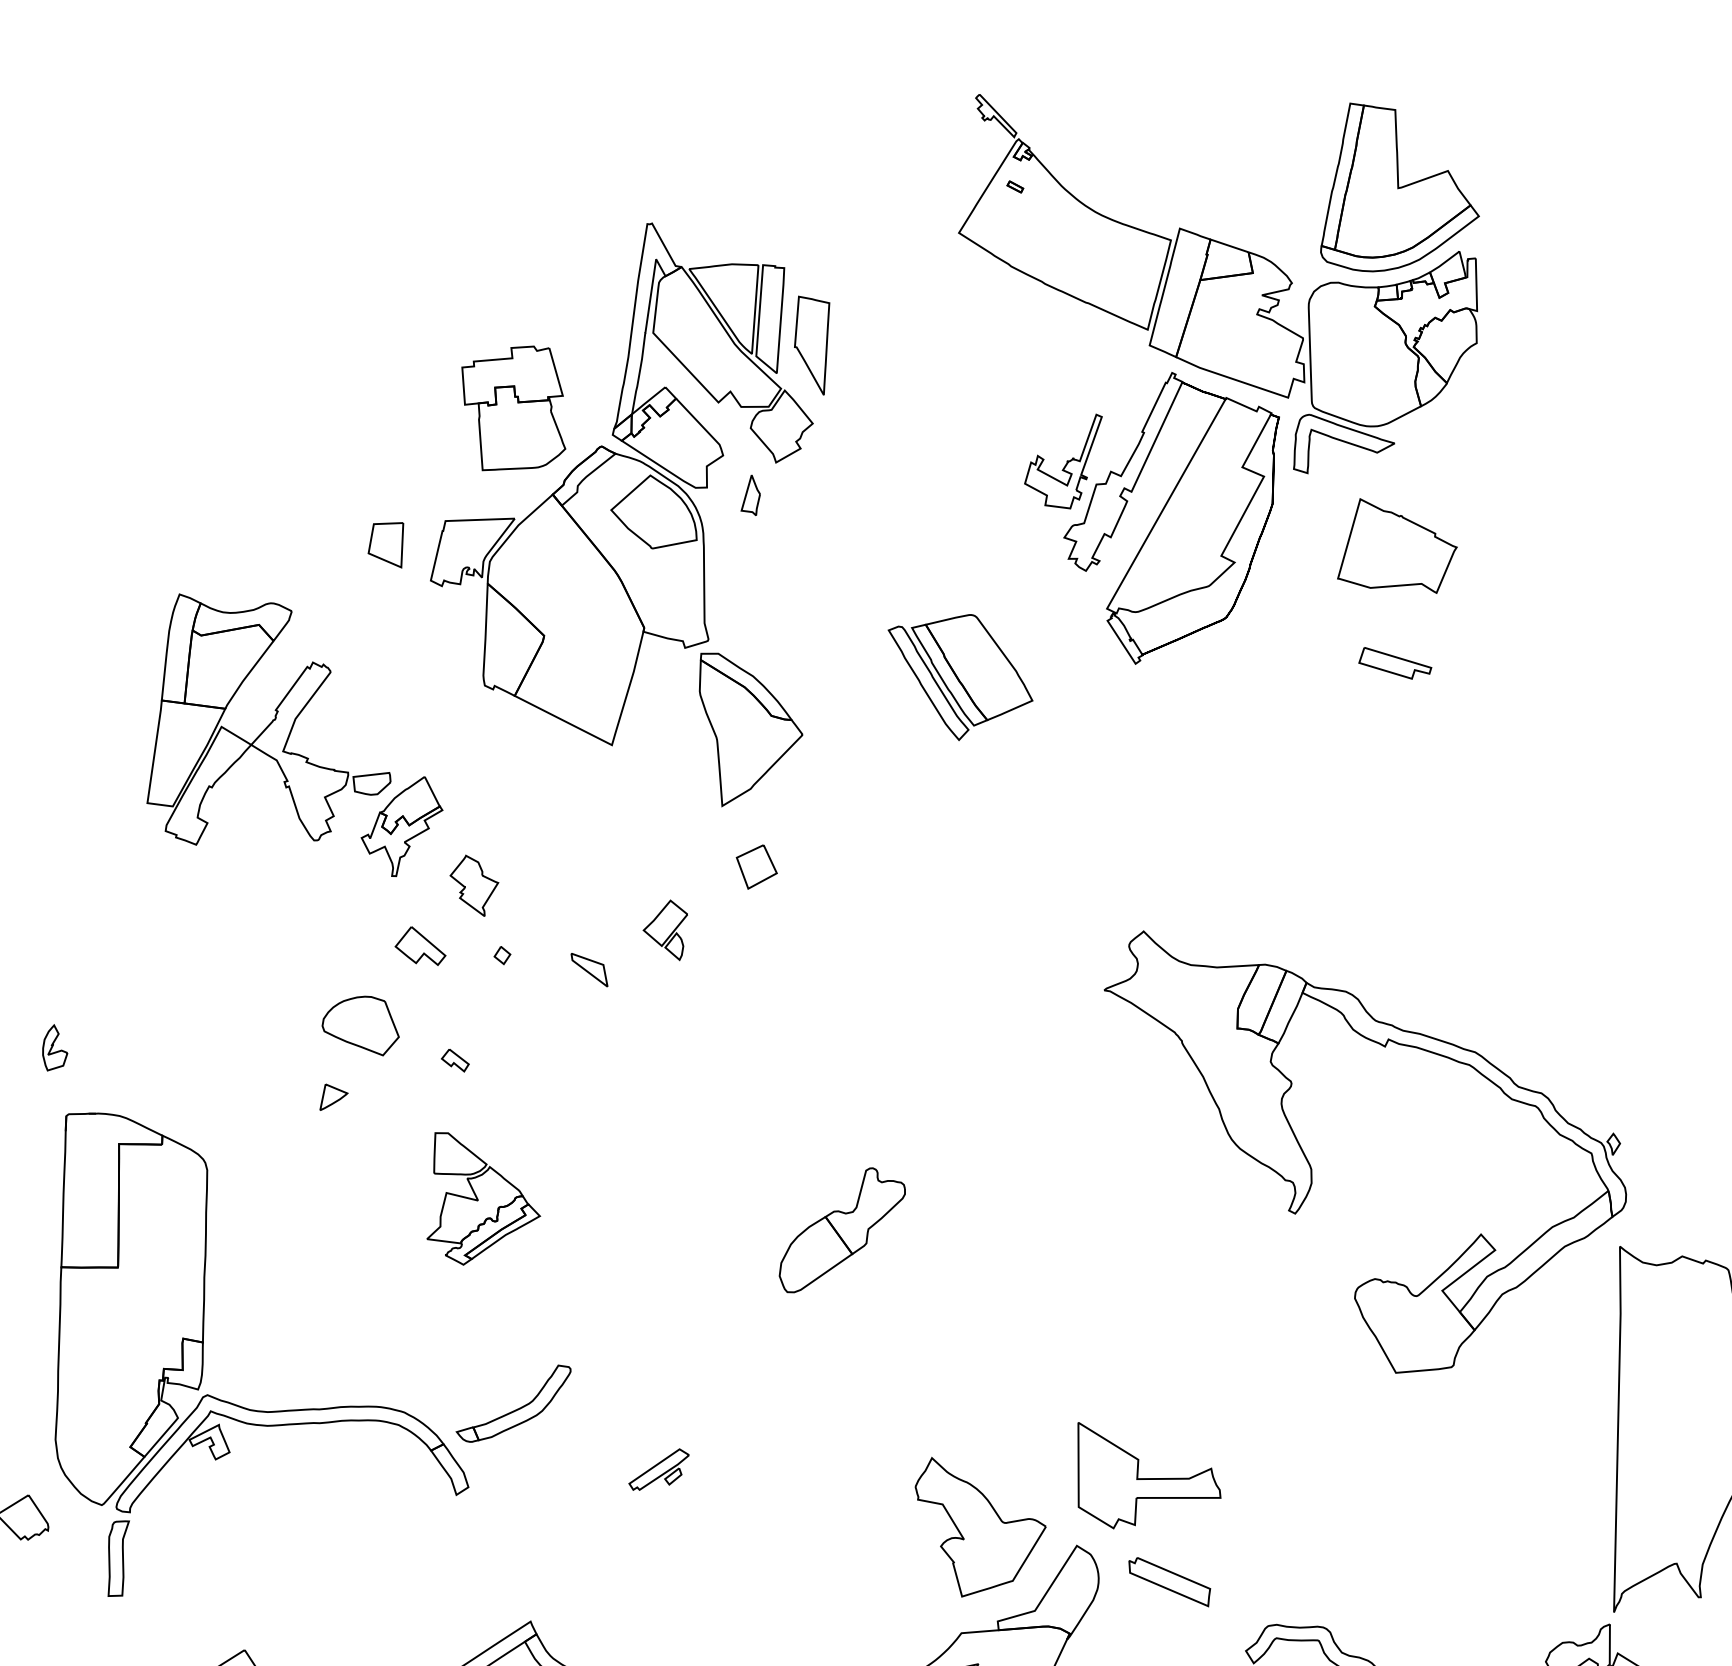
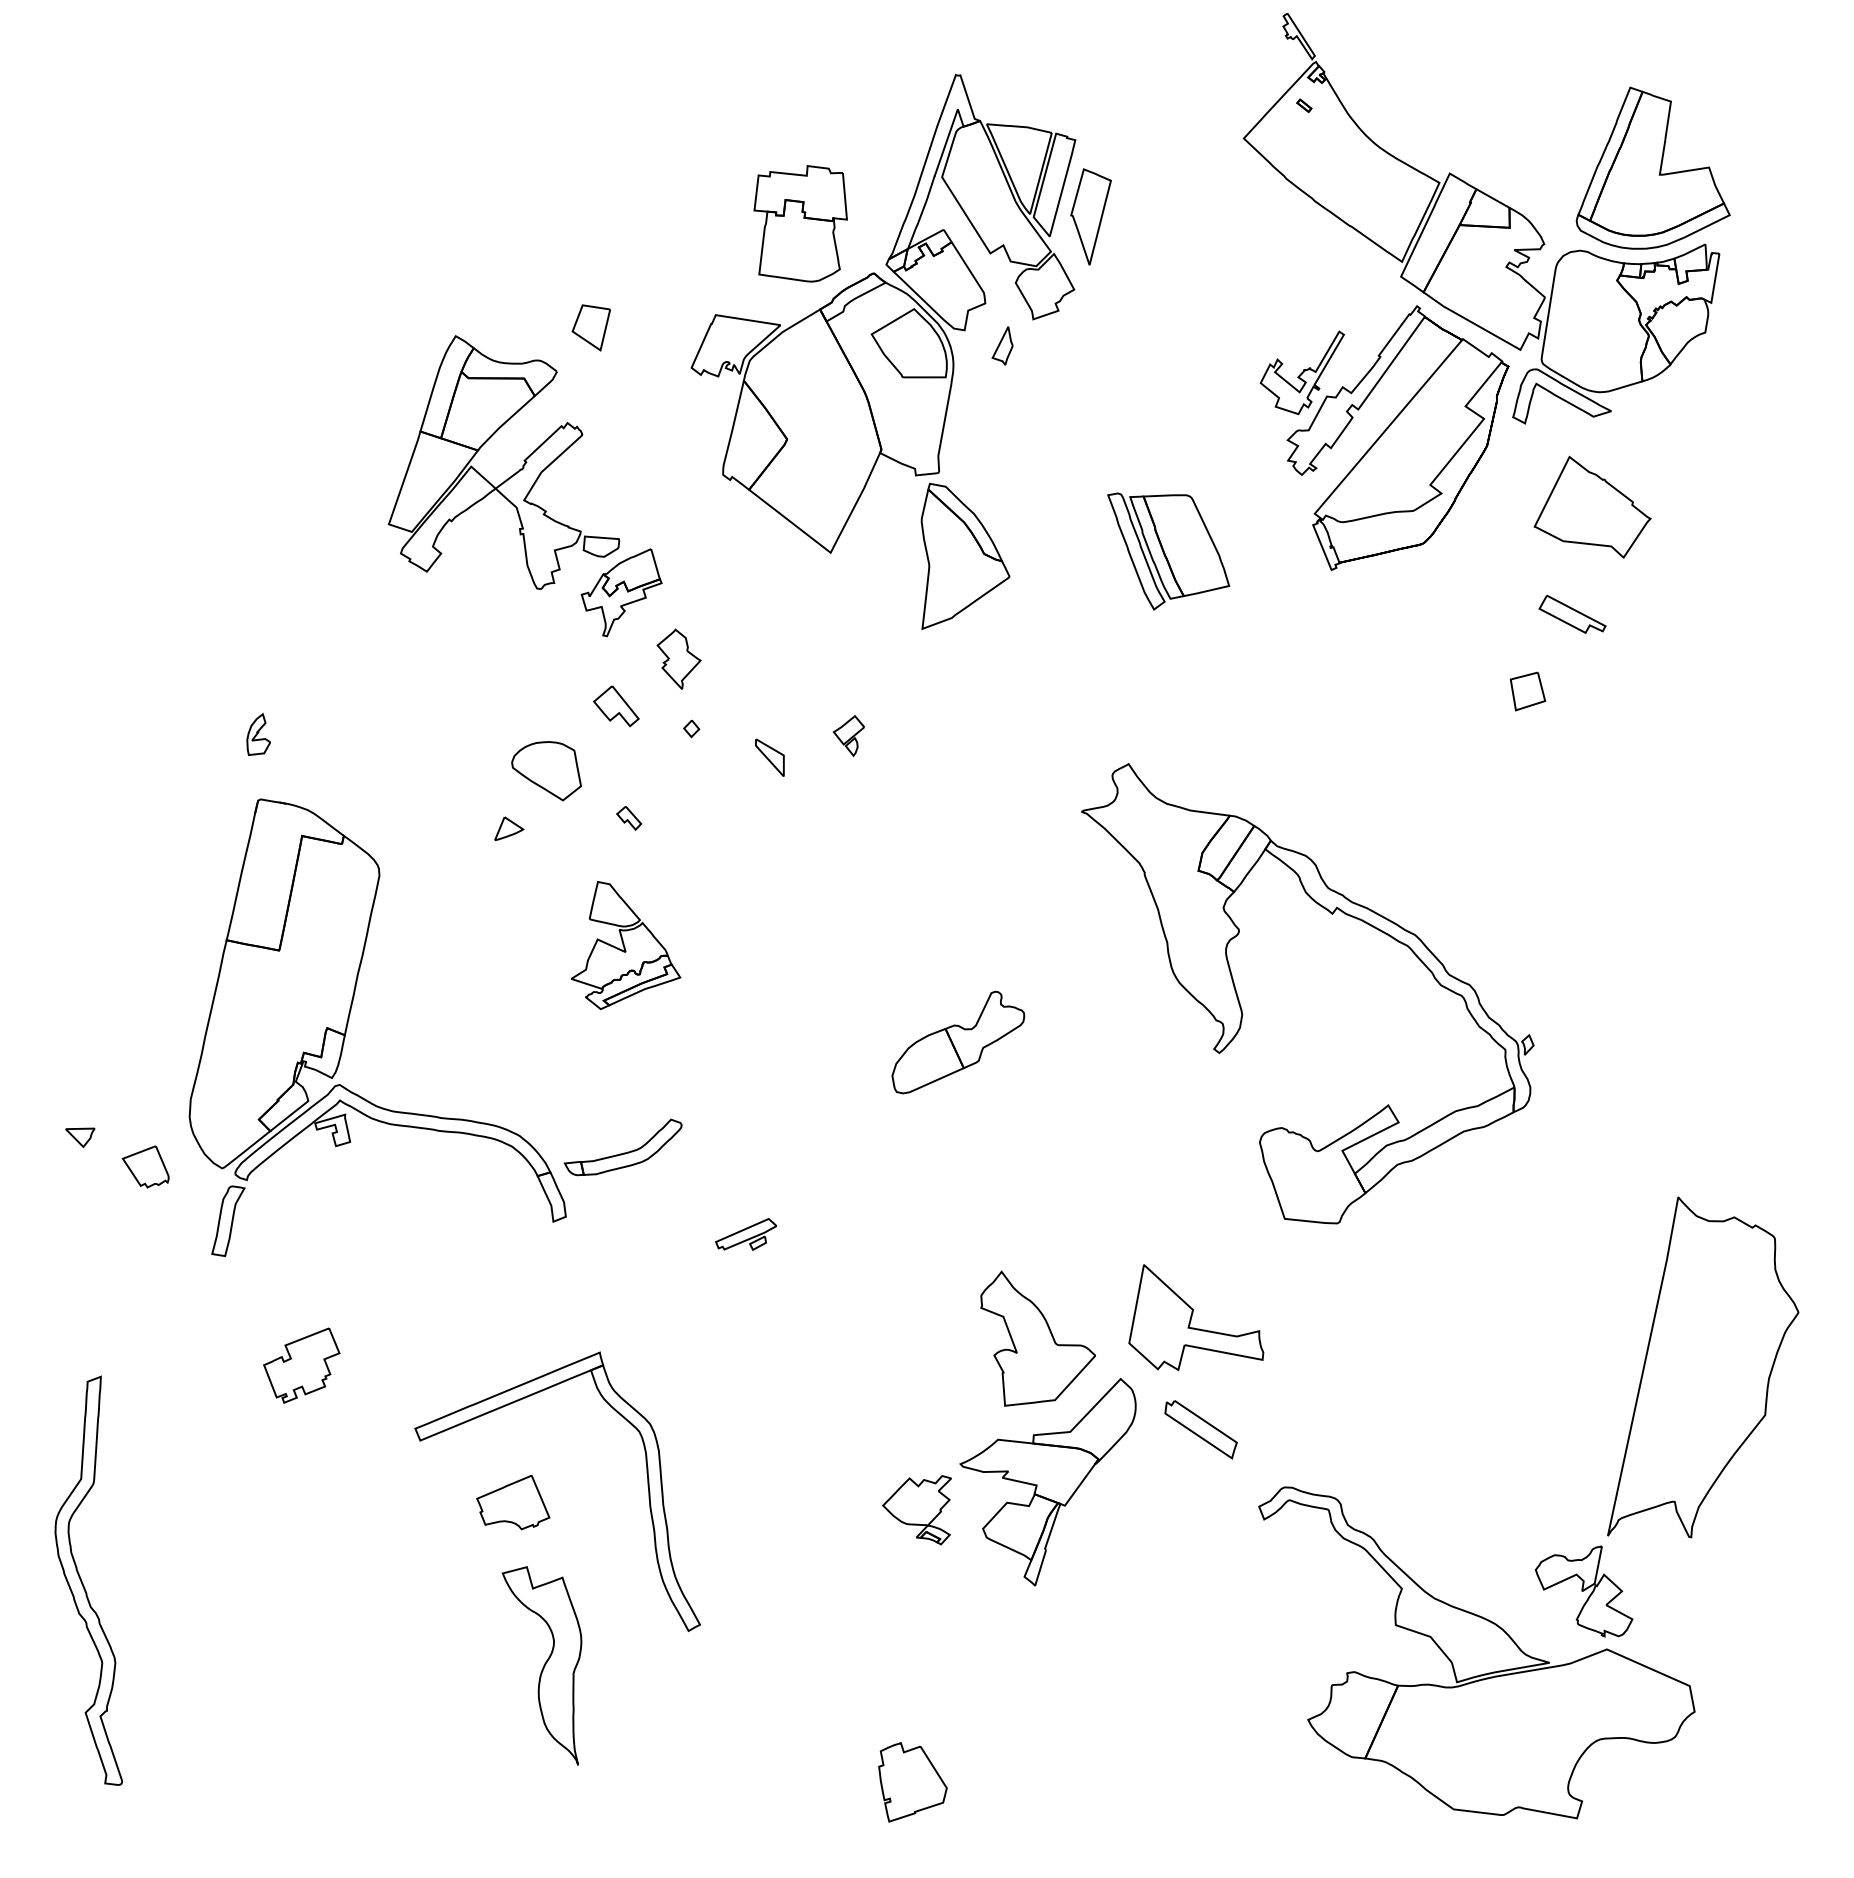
part: (386, 545) -> (590, 327), moved
part: (756, 866) -> (1527, 691), moved
part: (666, 931) -> (848, 735), size x0.7
part: (1310, 1163) -> (1242, 1009), moved

